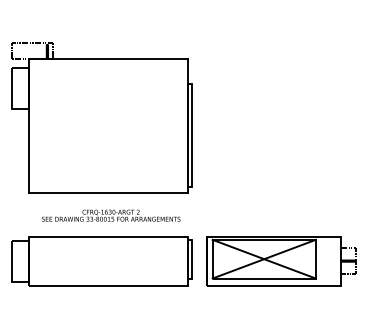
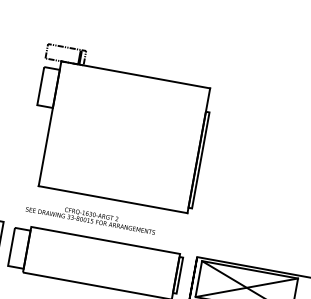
text: (111, 215) -> (91, 217), moved

